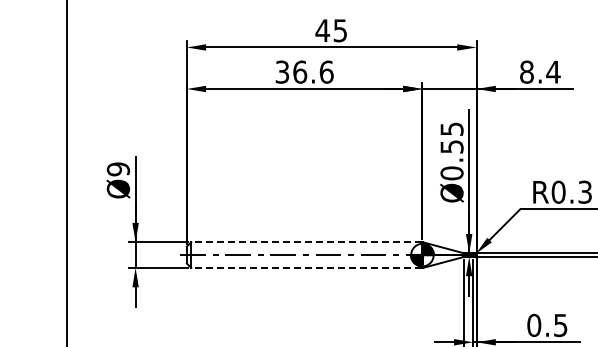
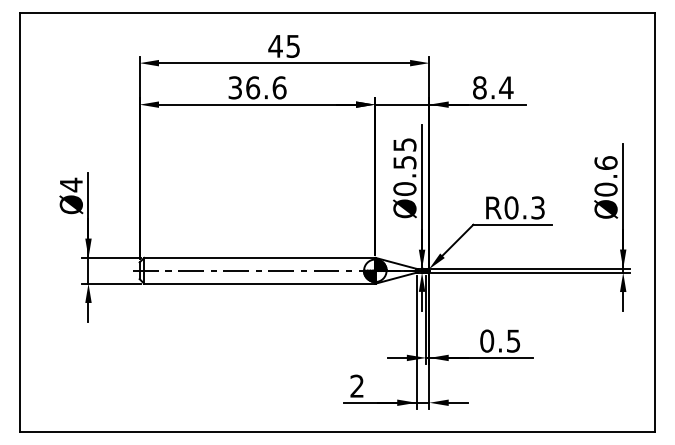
text: (117, 168) -> (70, 184), Ø9 -> Ø4
line: (306, 241) -> (259, 257), dashed -> solid
line: (306, 267) -> (259, 283), dashed -> solid

